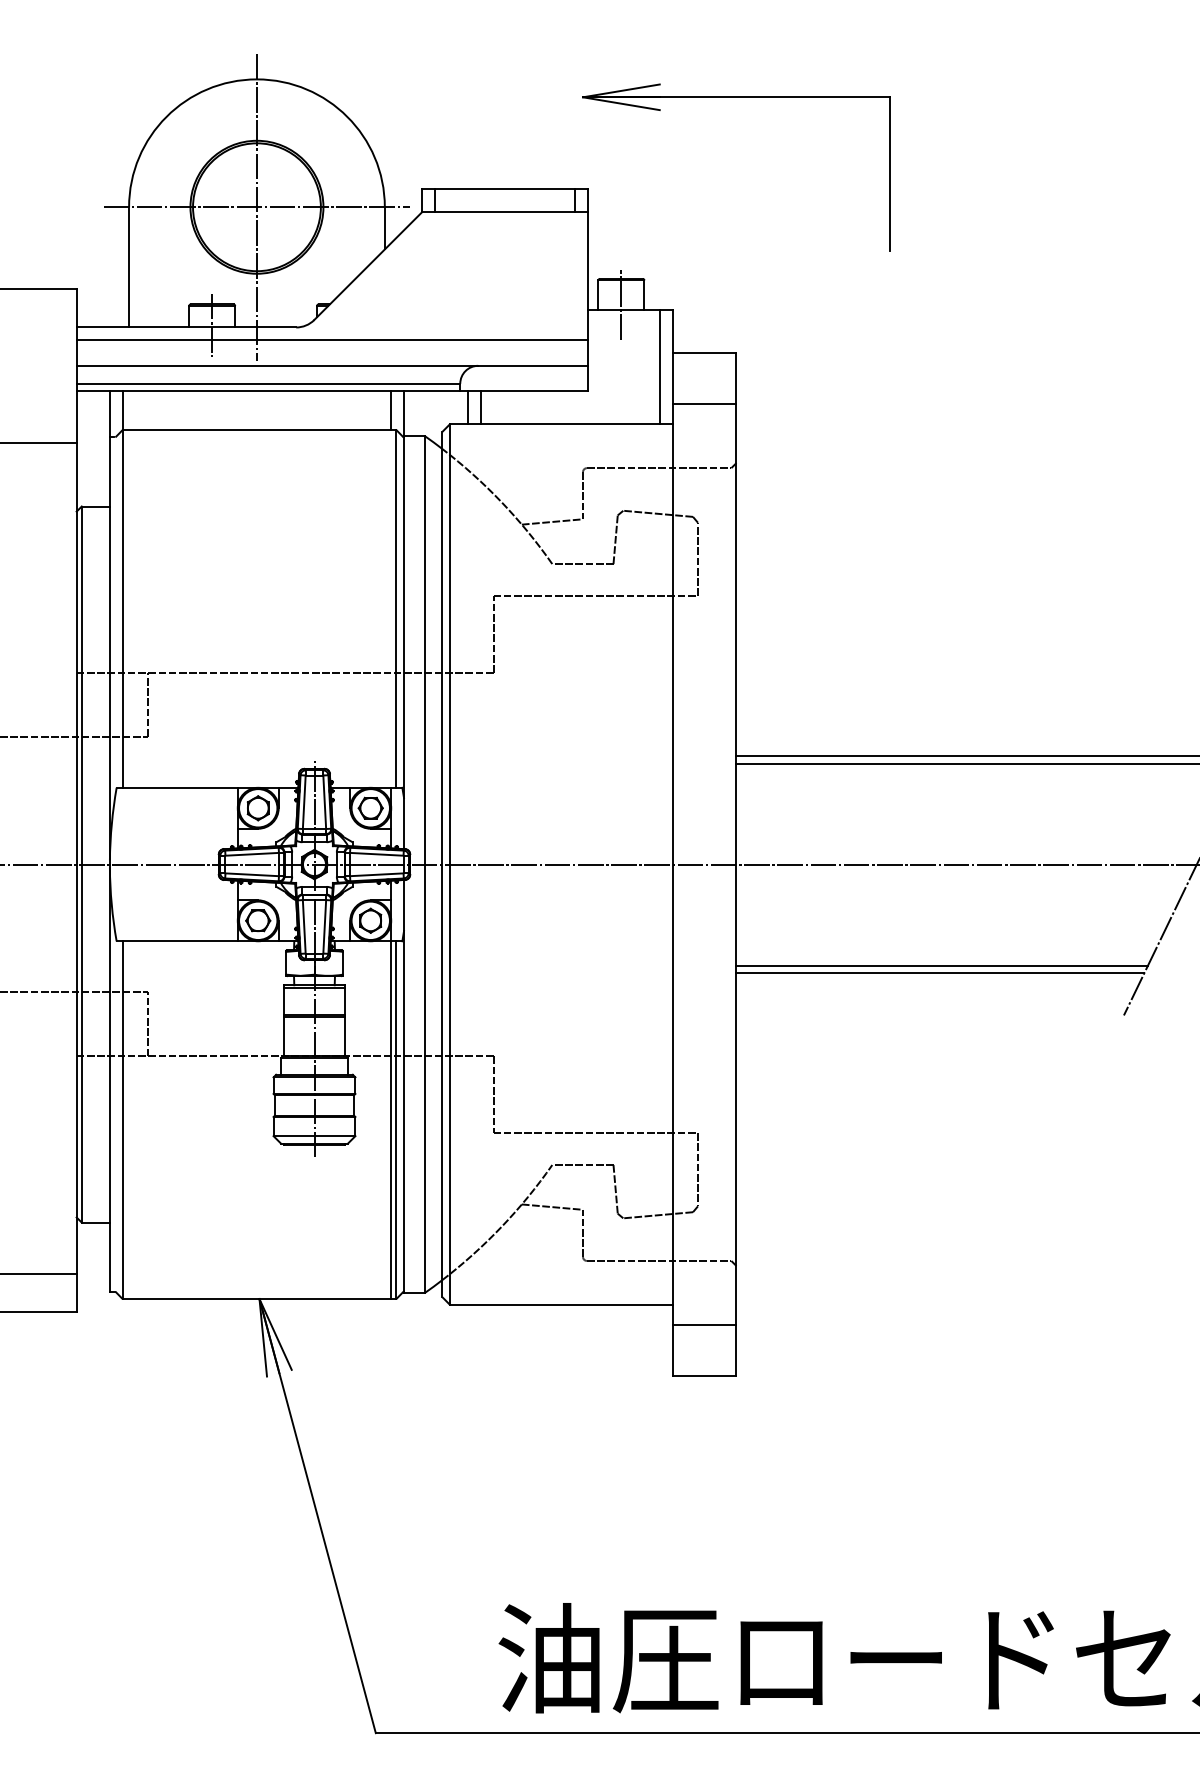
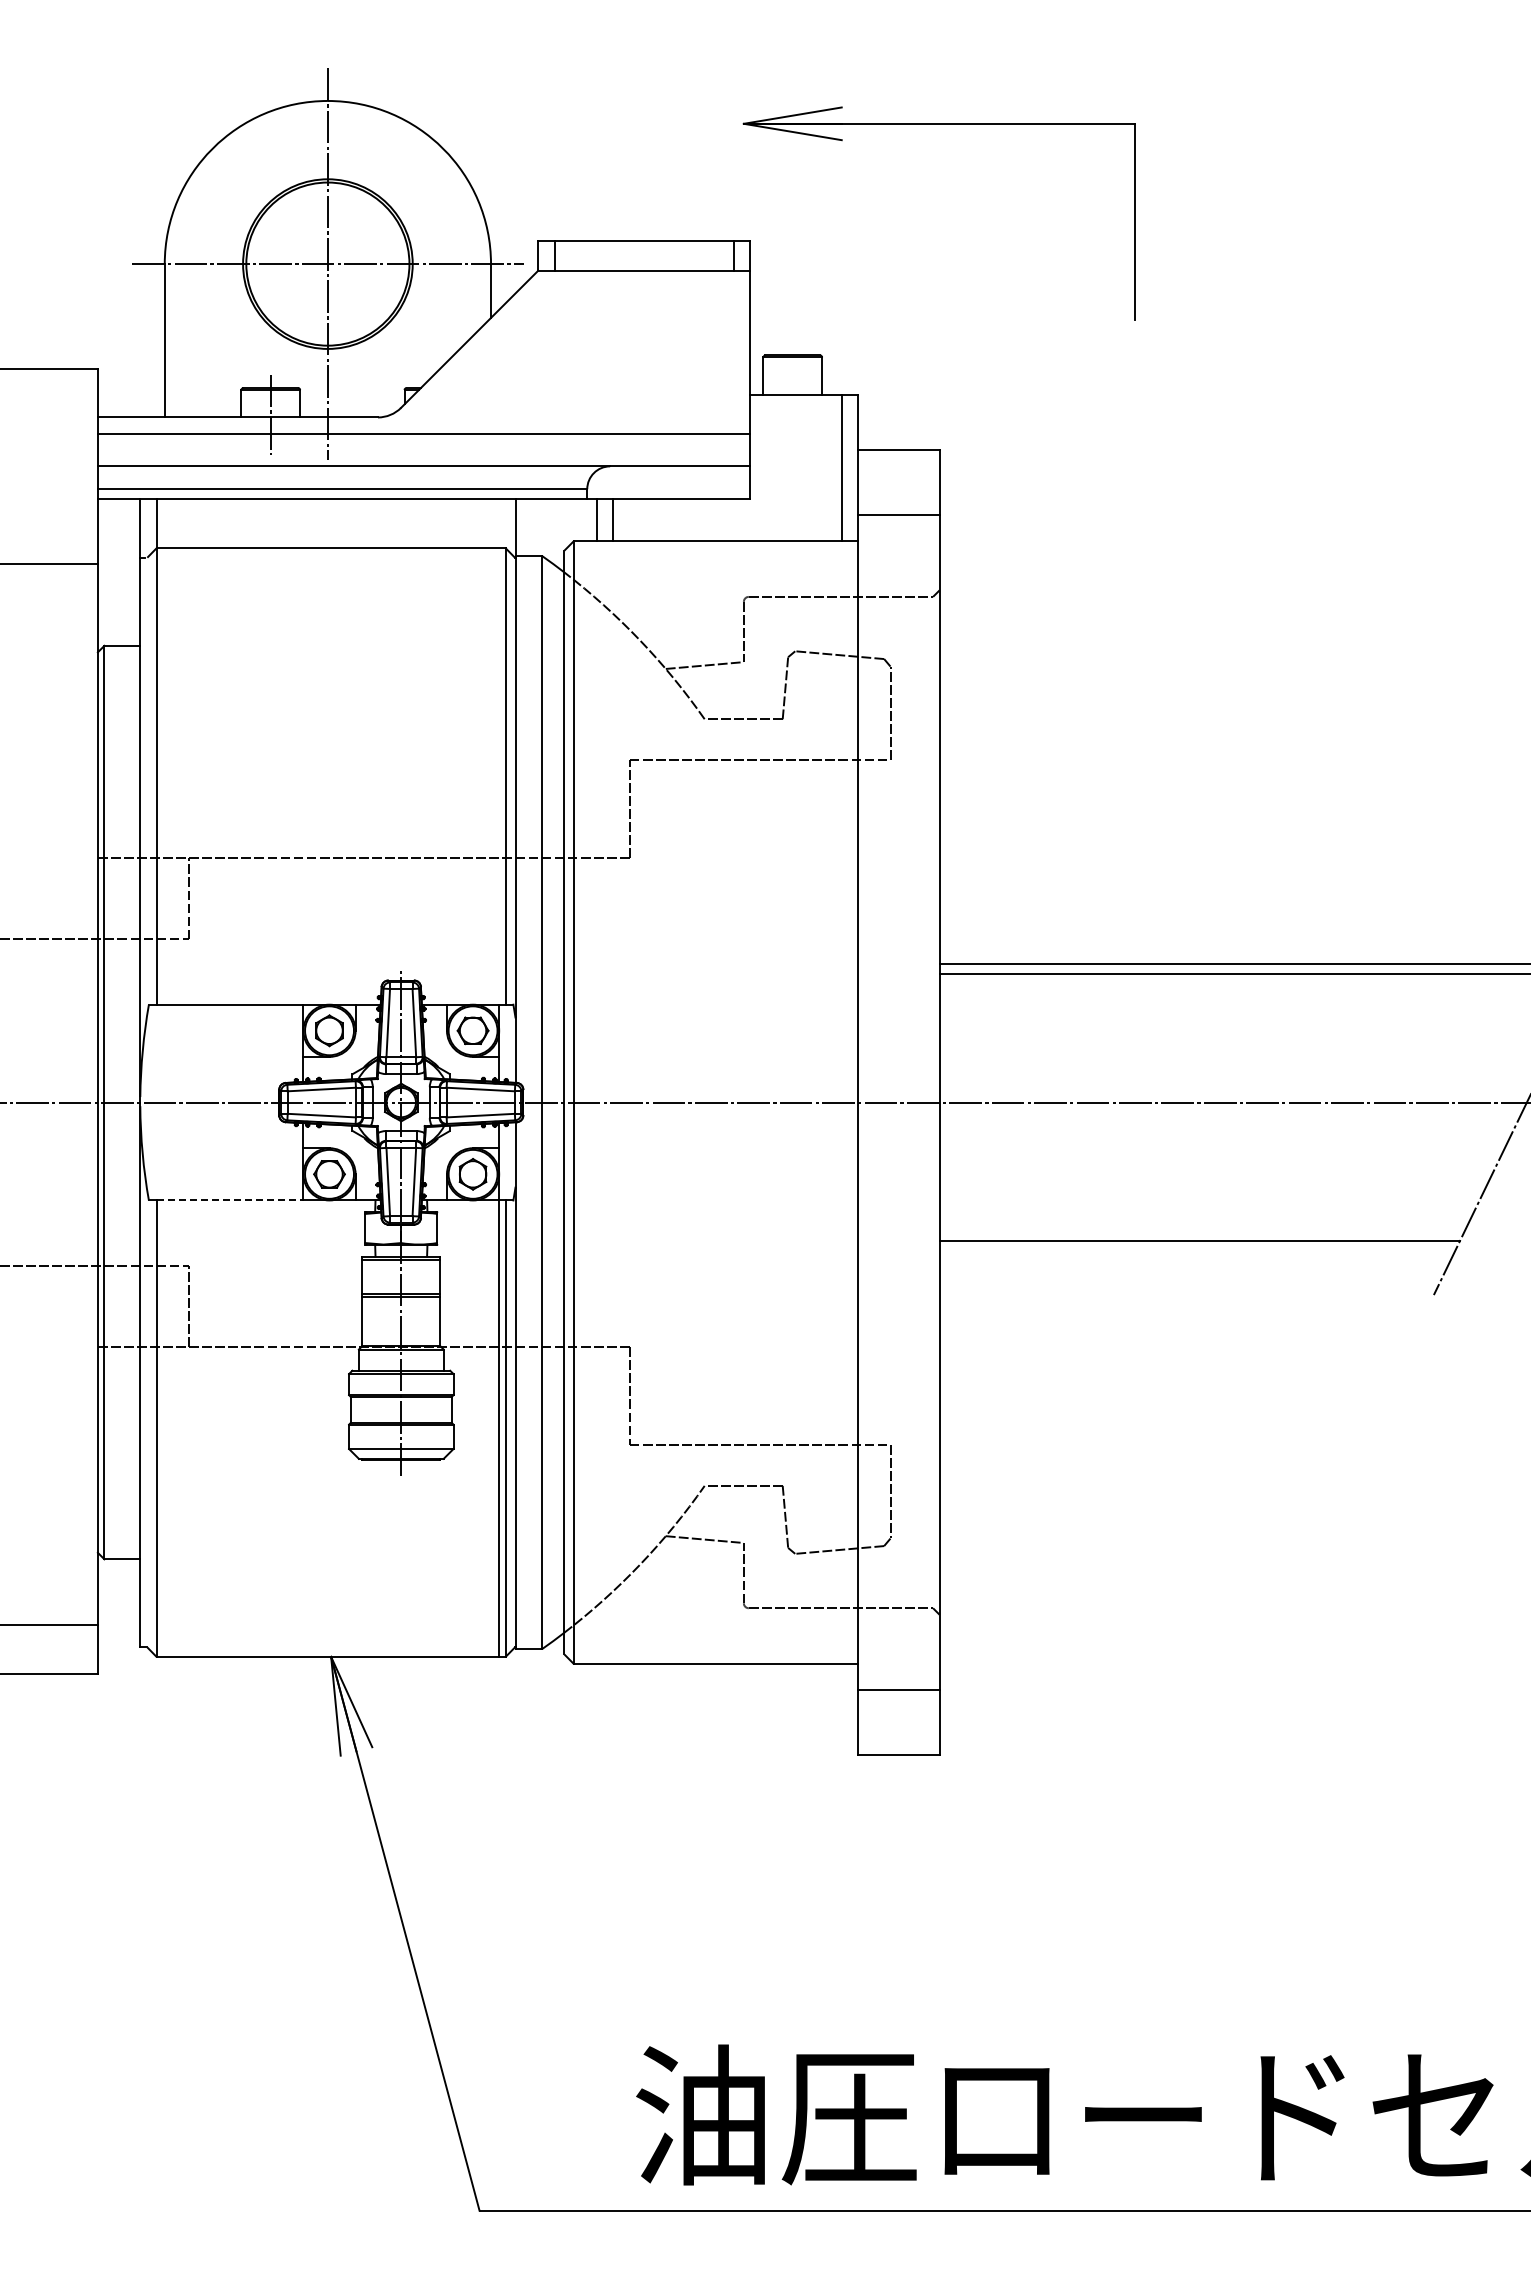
line: (621, 304) -> (792, 388), removed
line: (391, 410) -> (499, 523), removed
line: (180, 941) -> (230, 1200), solid -> dashed
line: (941, 965) -> (1201, 1231), removed

